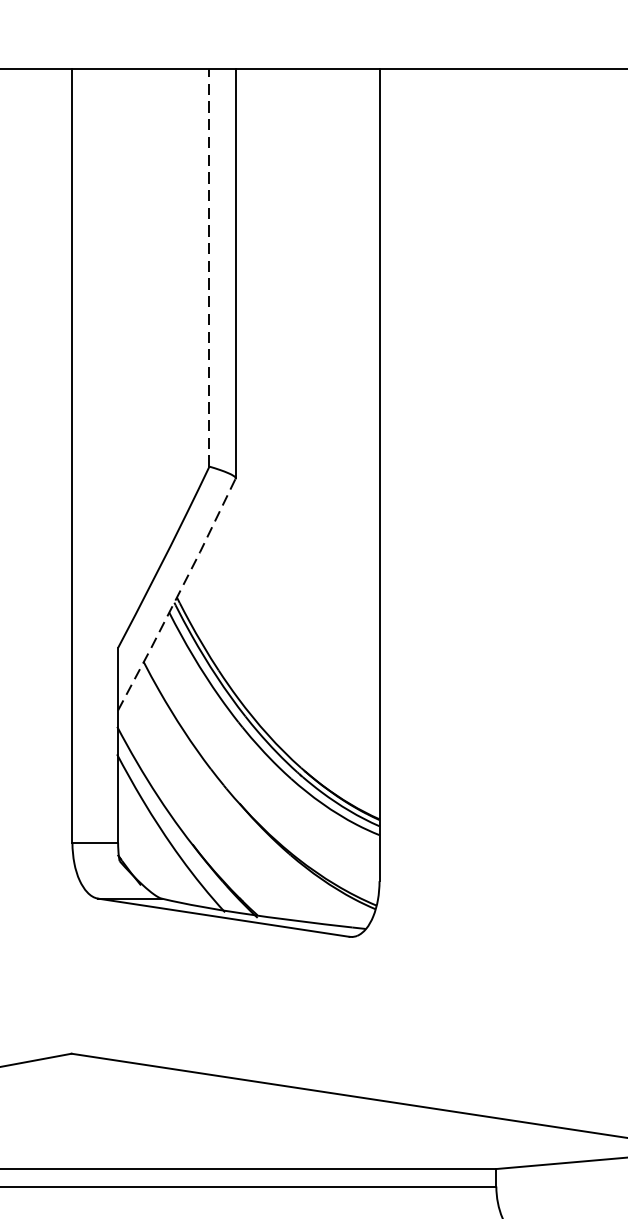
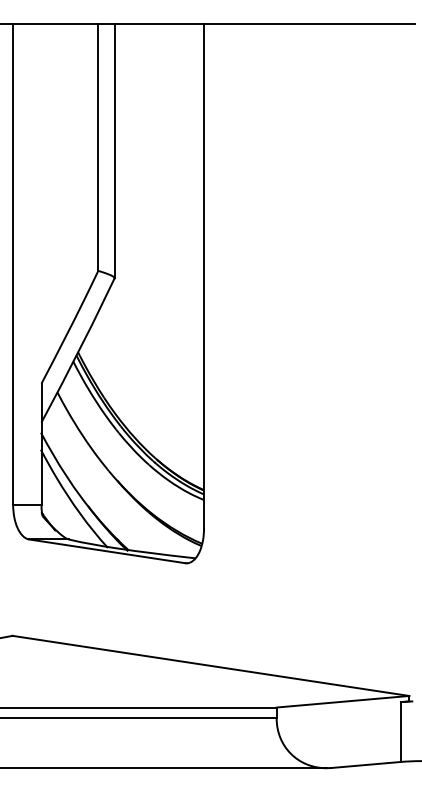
line: (209, 268) -> (98, 147), dashed -> solid
line: (177, 594) -> (78, 350), dashed -> solid

